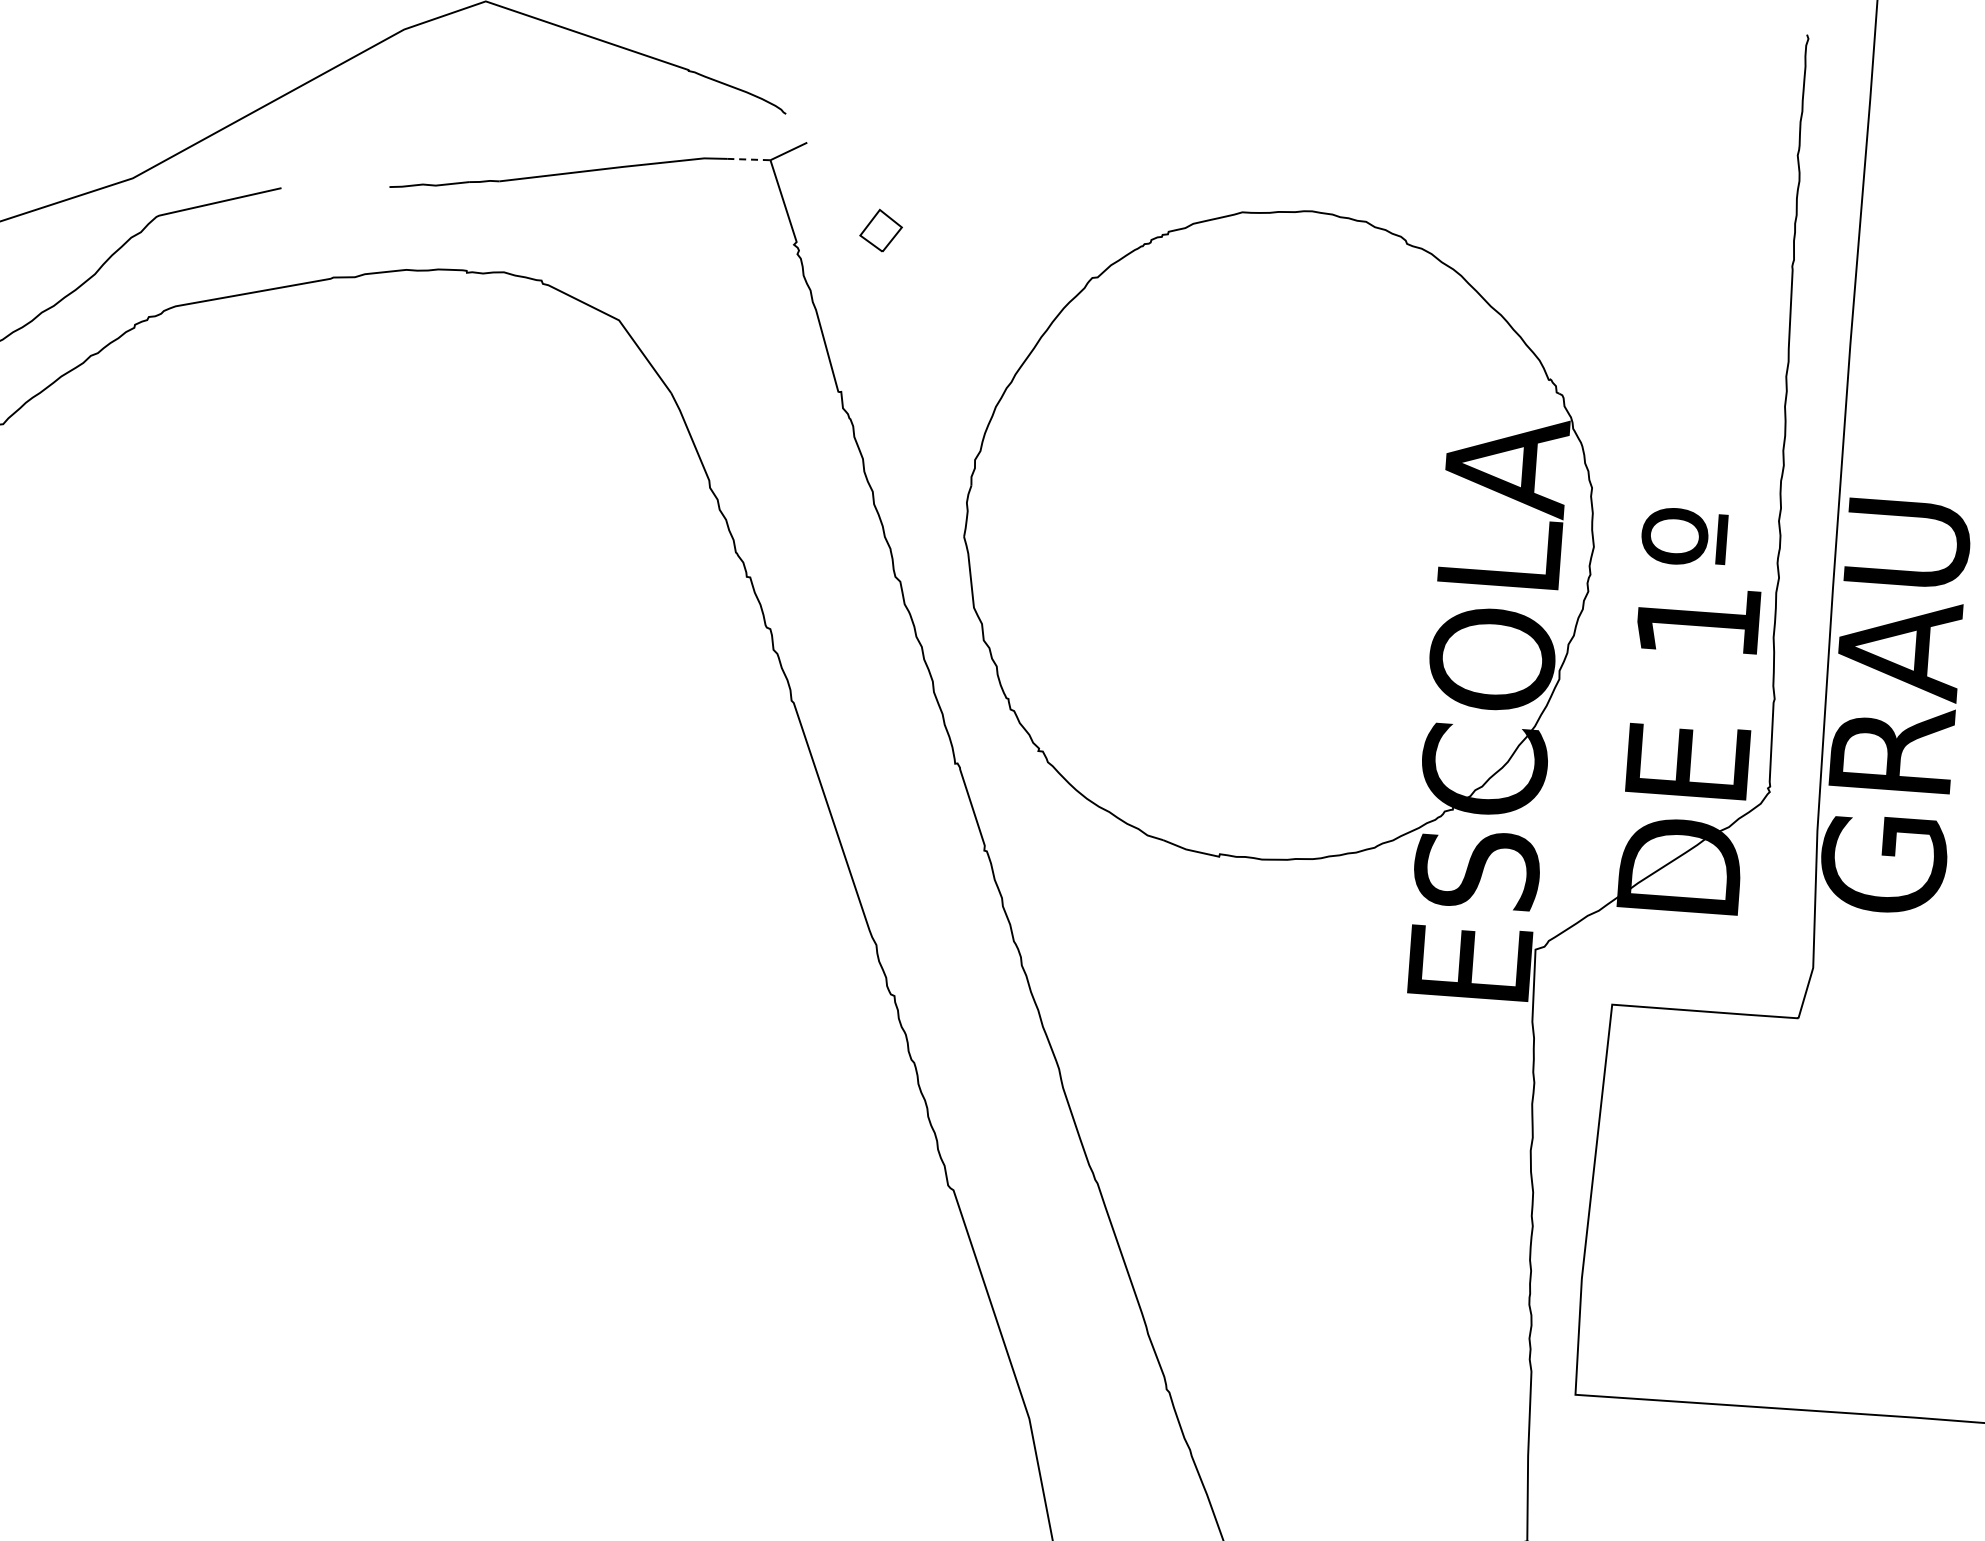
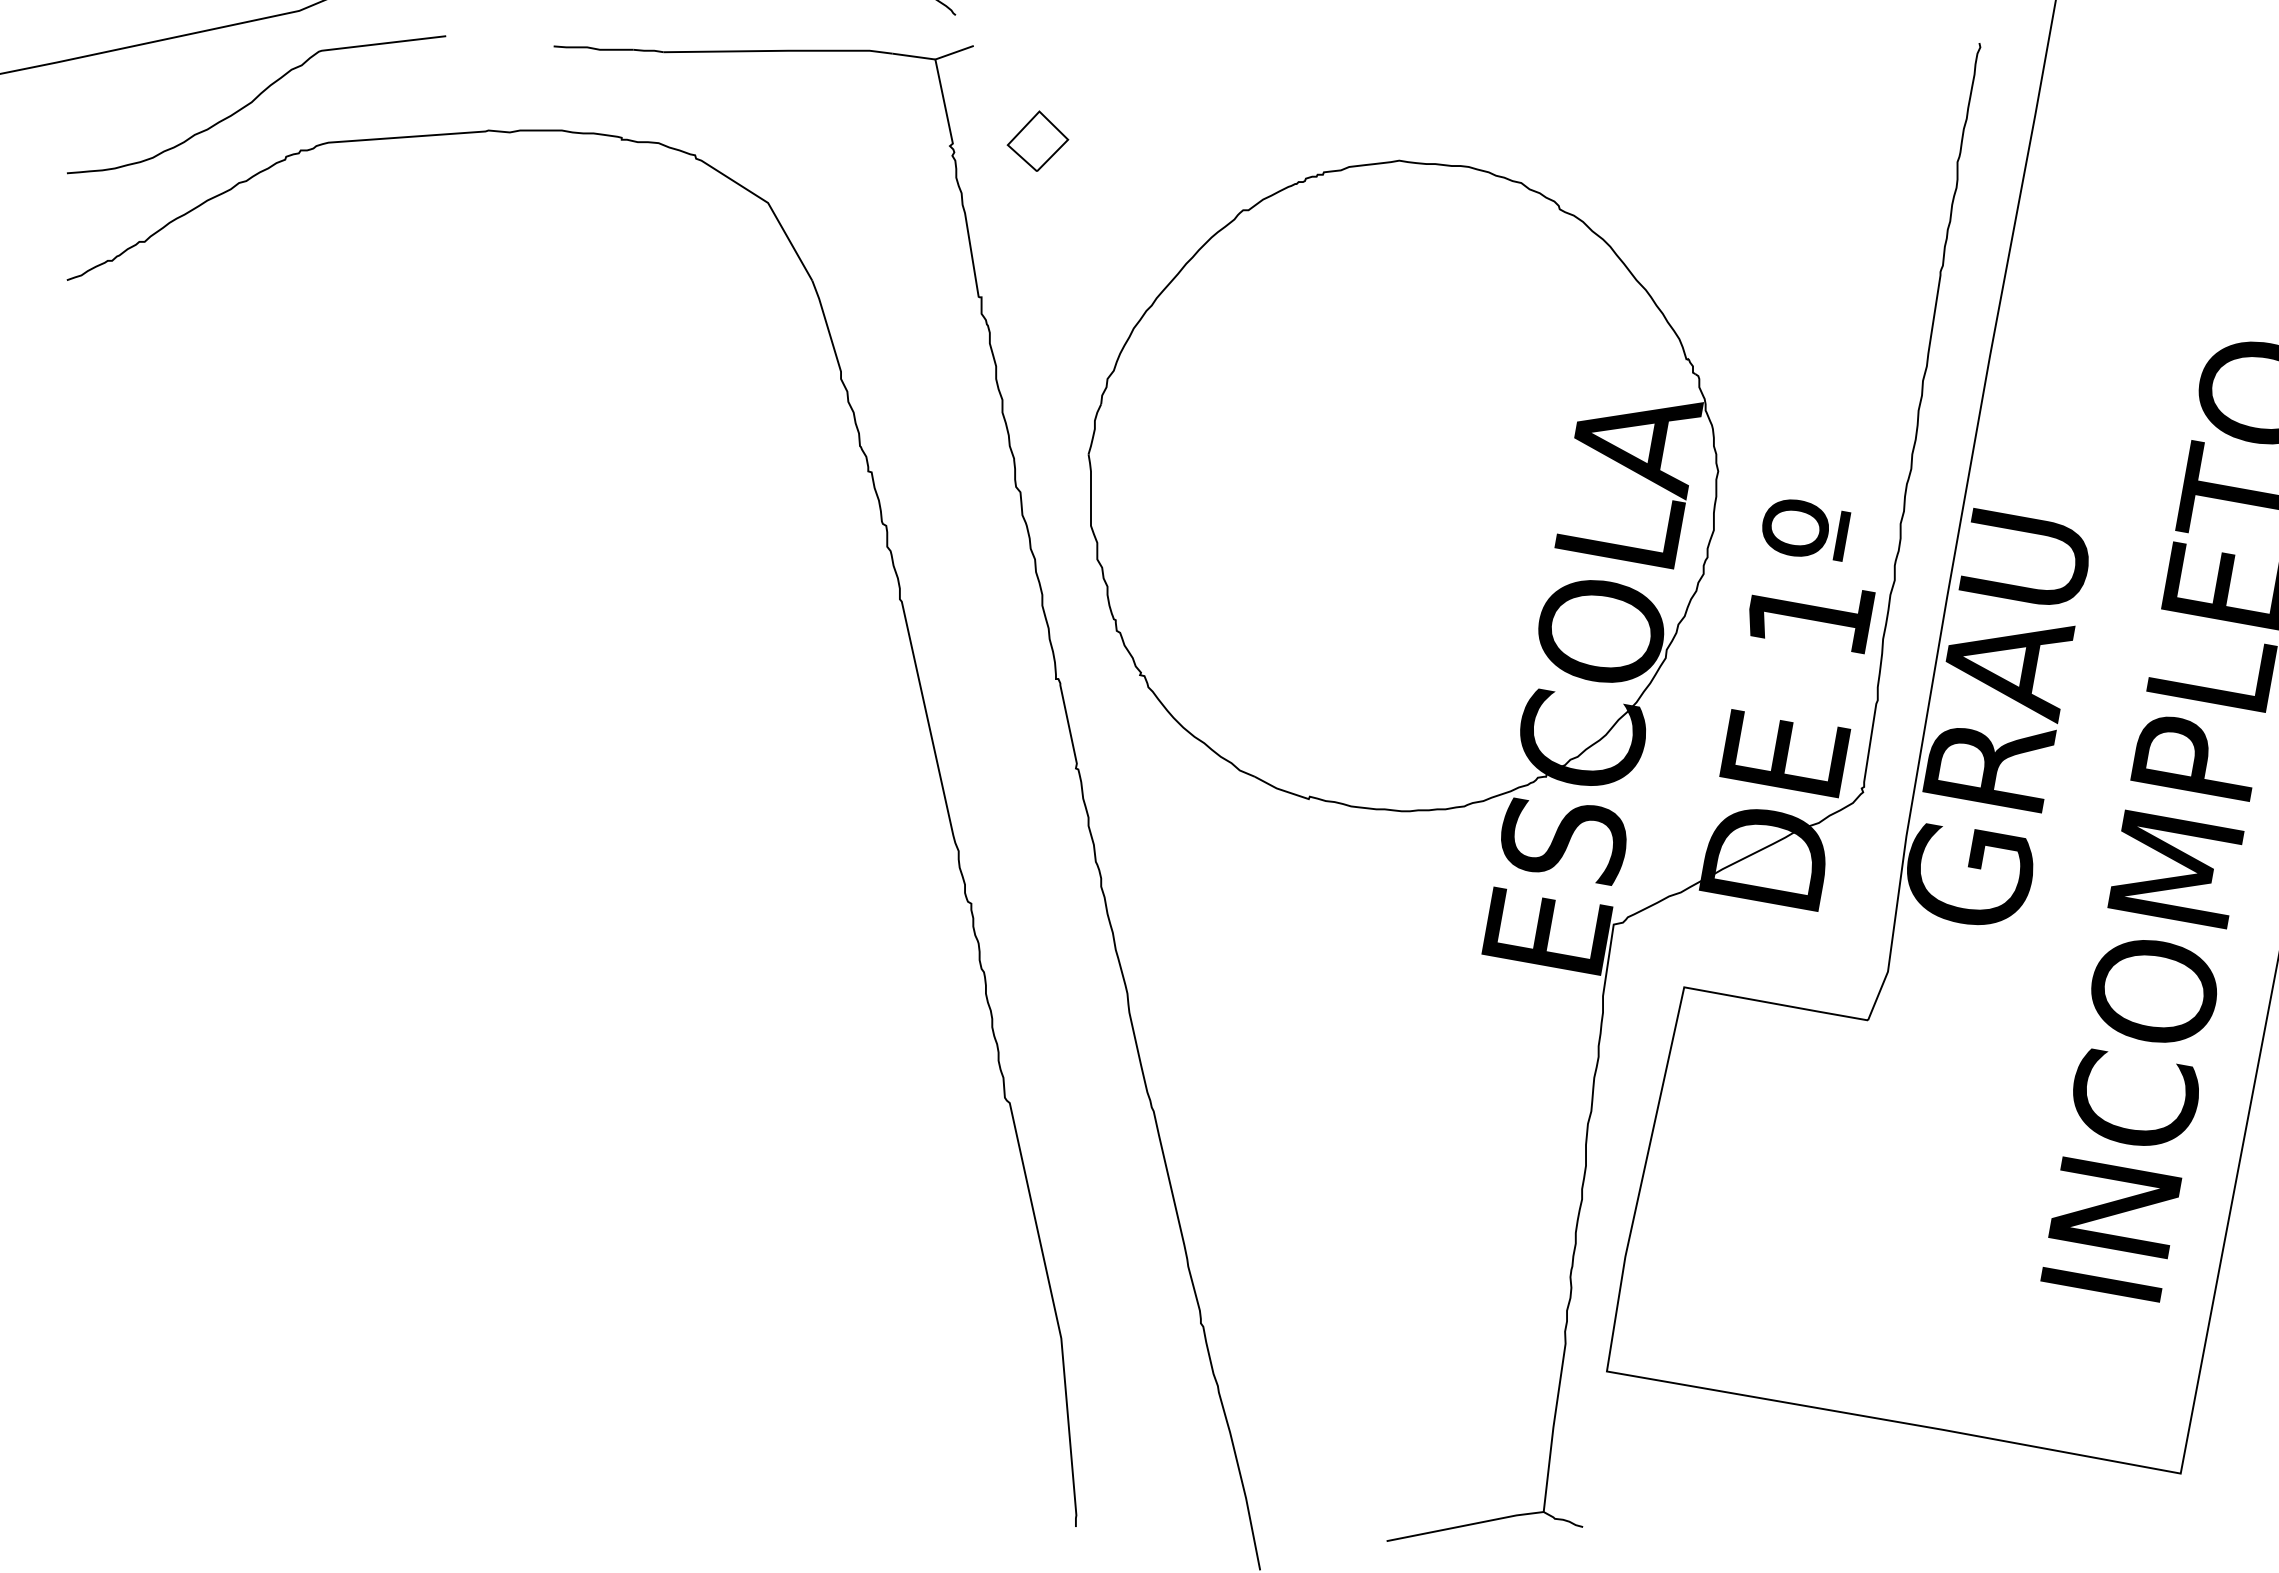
line: (748, 159) -> (913, 56), dashed -> solid
part: (880, 230) -> (1037, 140), size x1.43

